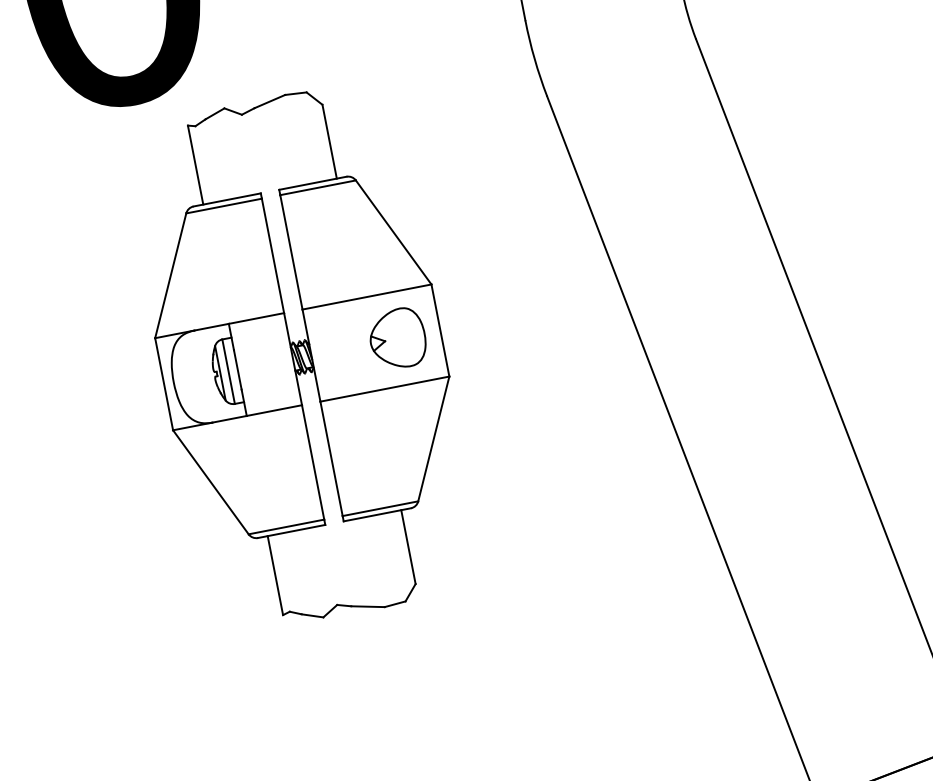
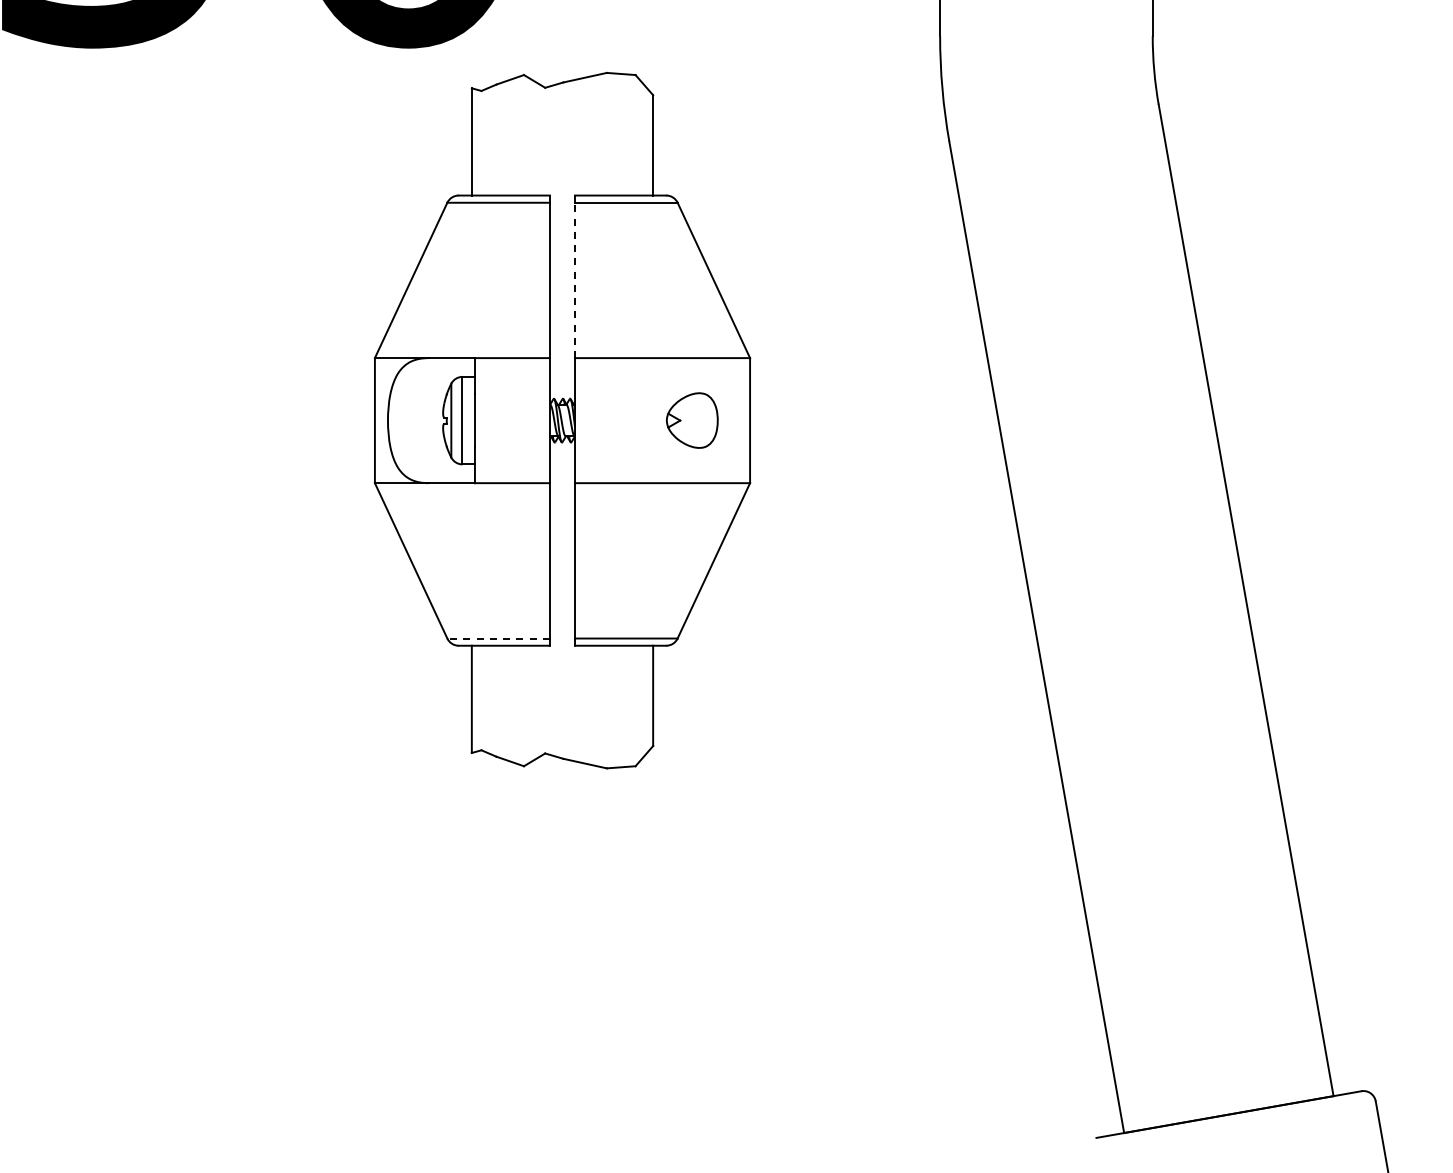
line: (291, 252) -> (575, 280), solid -> dashed
part: (397, 338) -> (692, 420), size x0.7
line: (286, 526) -> (498, 638), solid -> dashed

